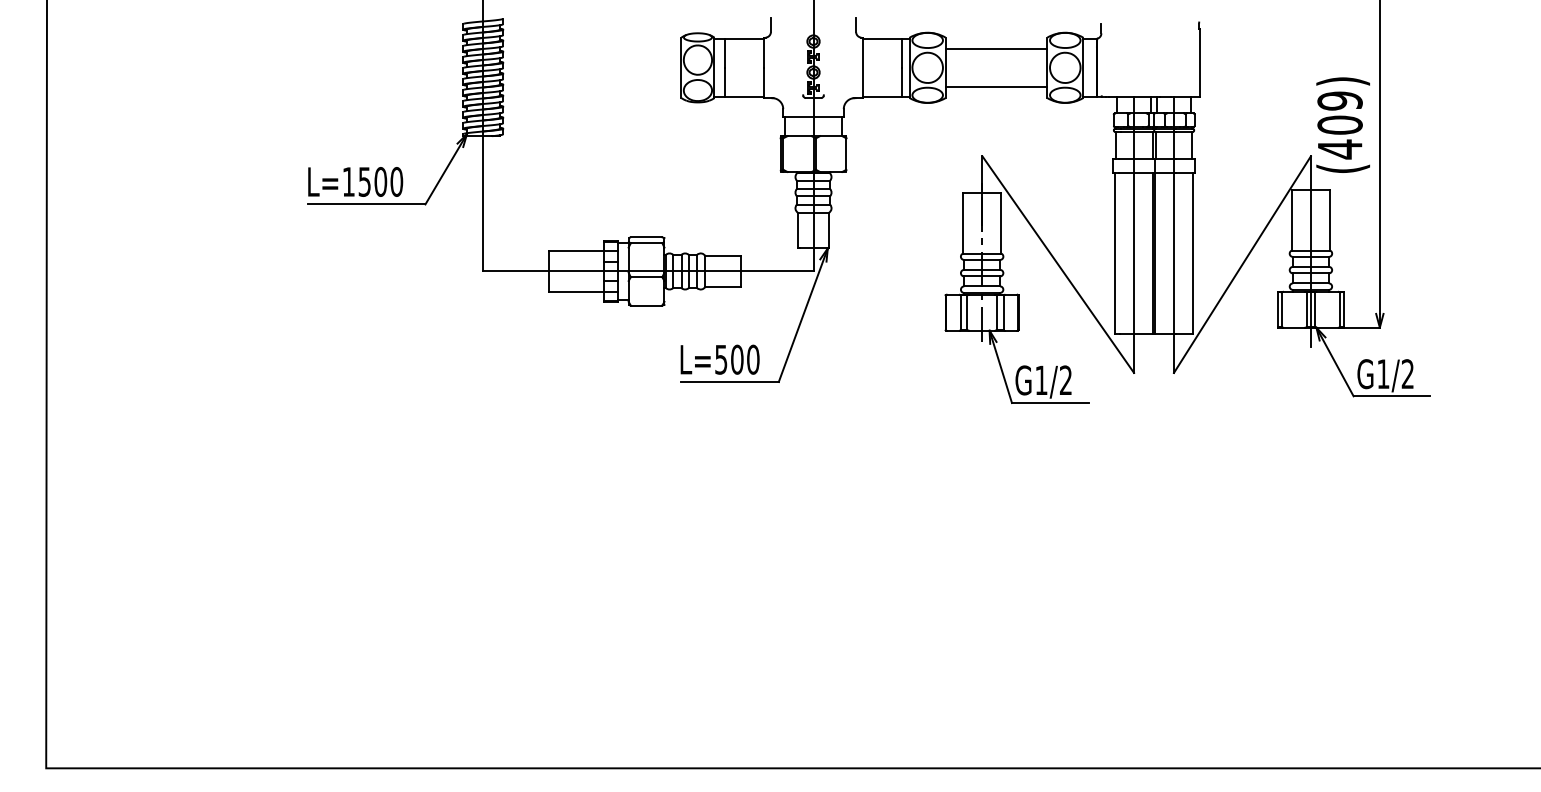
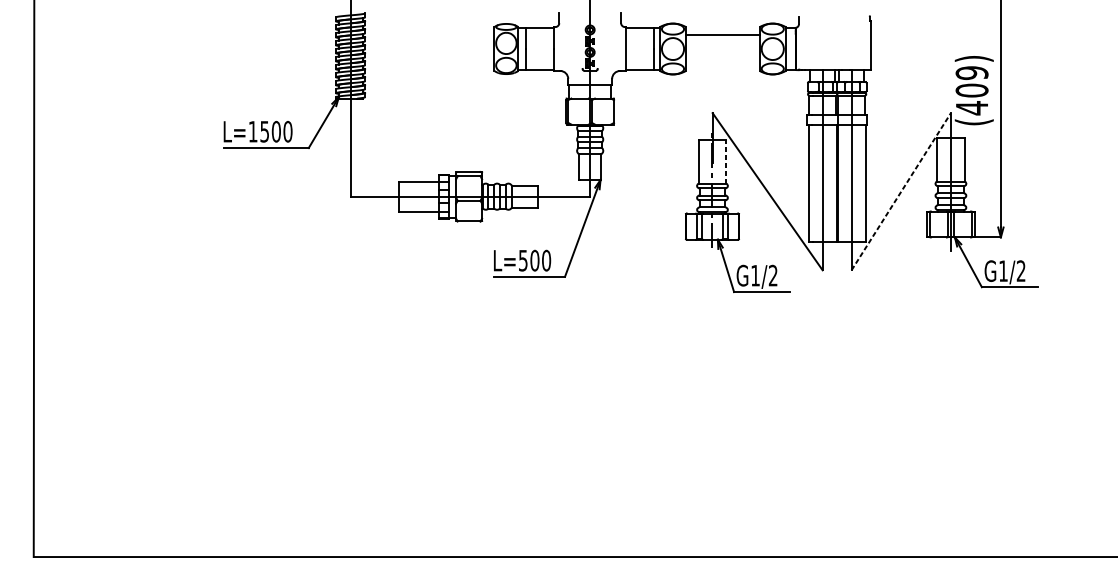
line: (996, 86) -> (722, 62), removed
line: (1001, 222) -> (726, 161), solid -> dashed
line: (1242, 264) -> (901, 191), solid -> dashed

